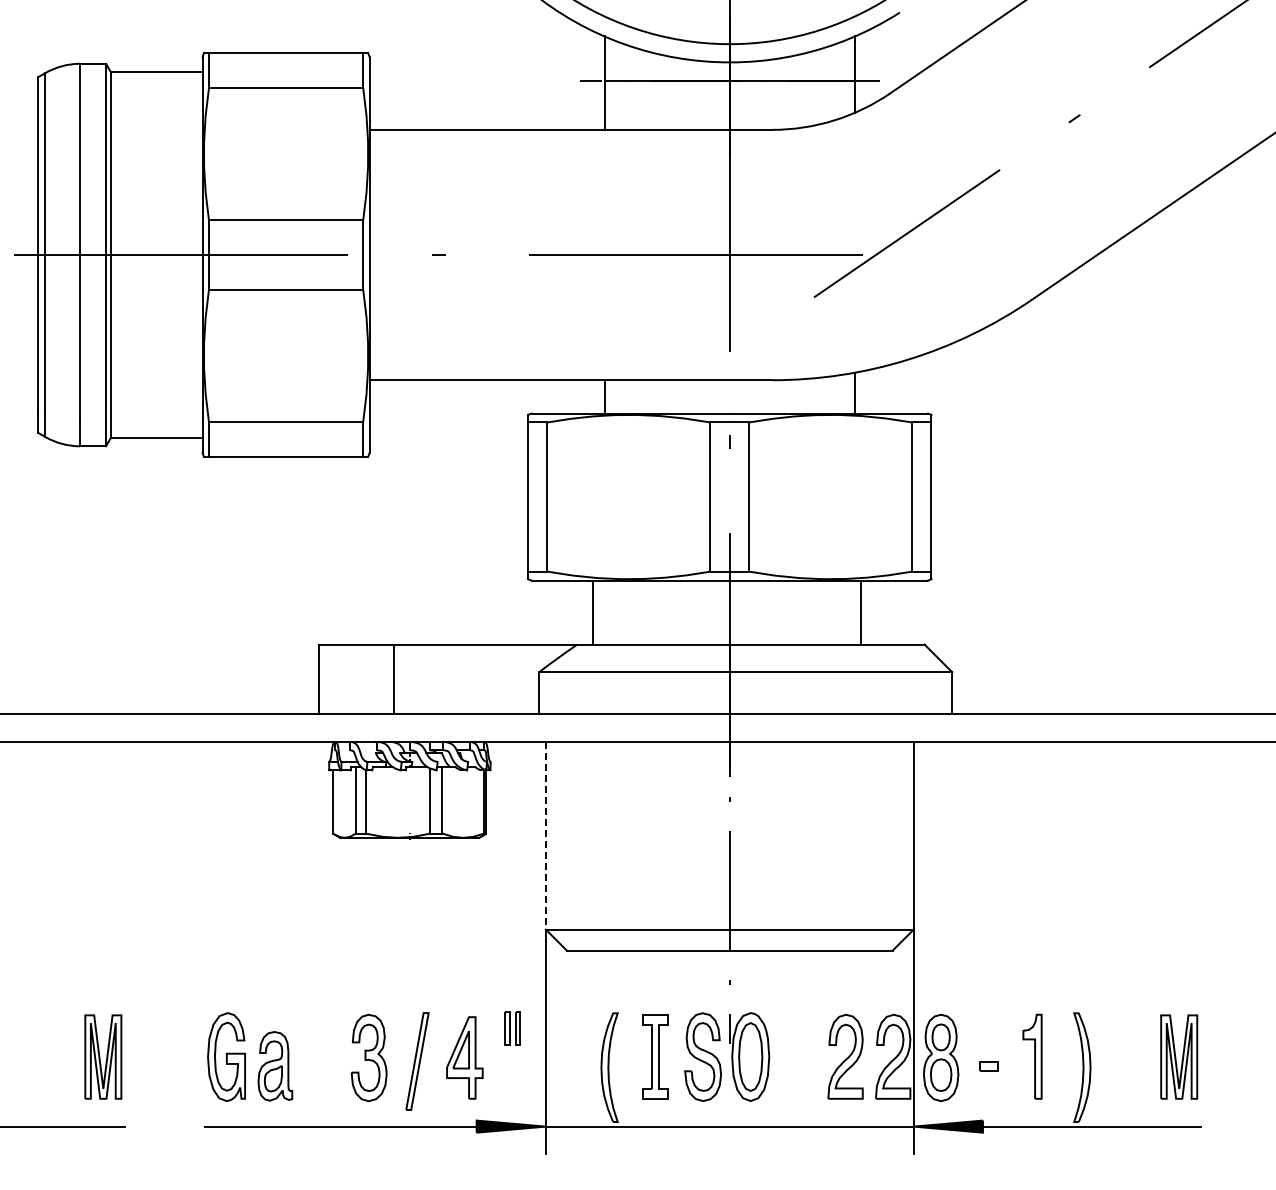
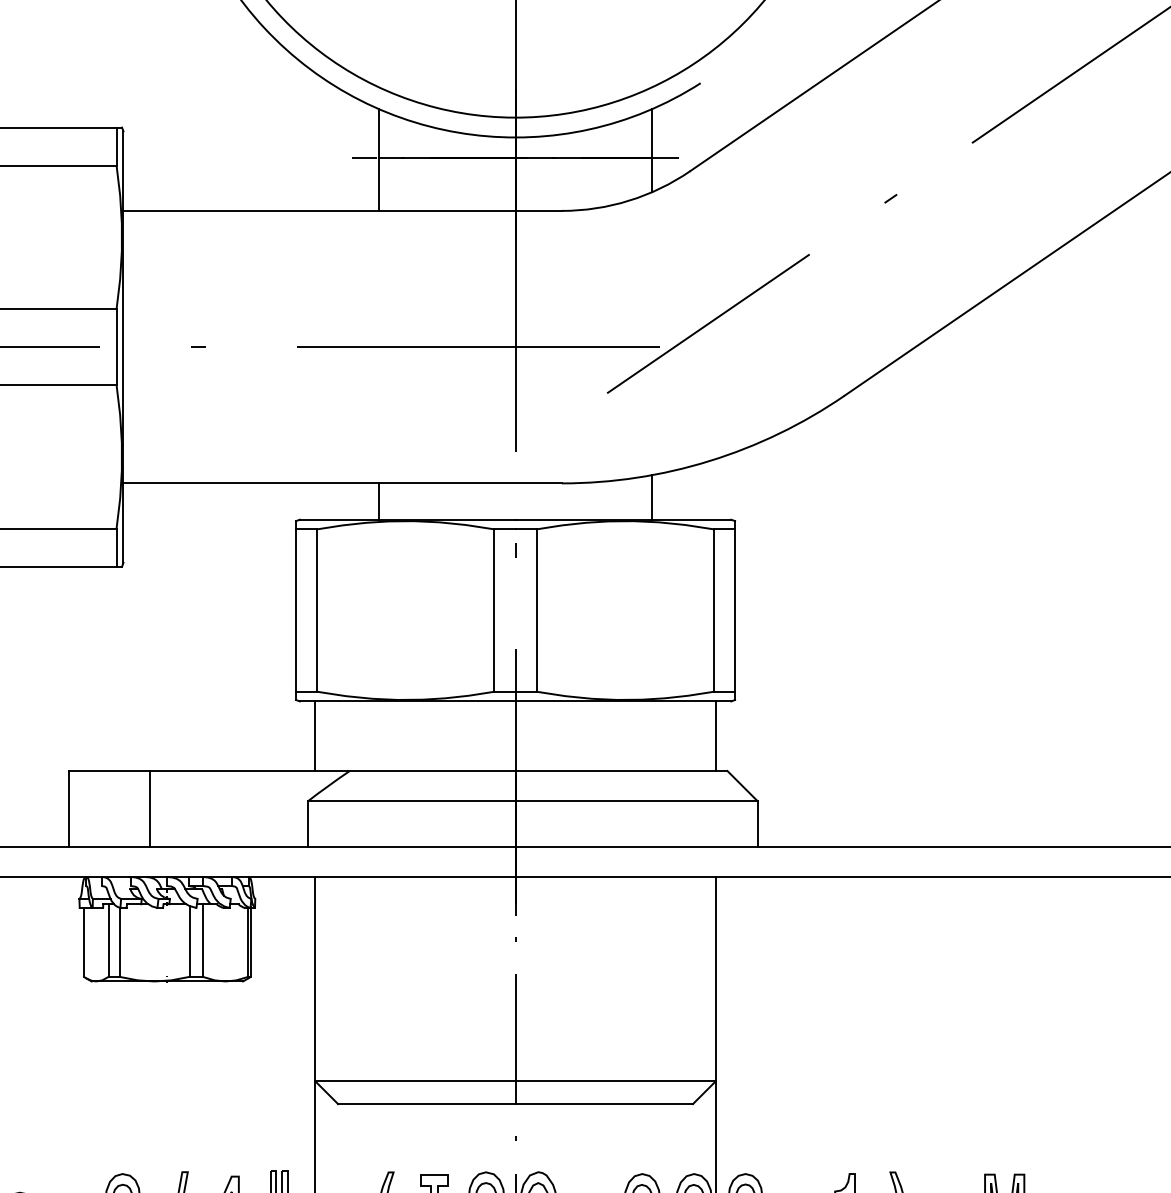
line: (592, 612) -> (314, 736), moved
line: (860, 612) -> (715, 736), moved
line: (545, 835) -> (314, 978), dashed -> solid

